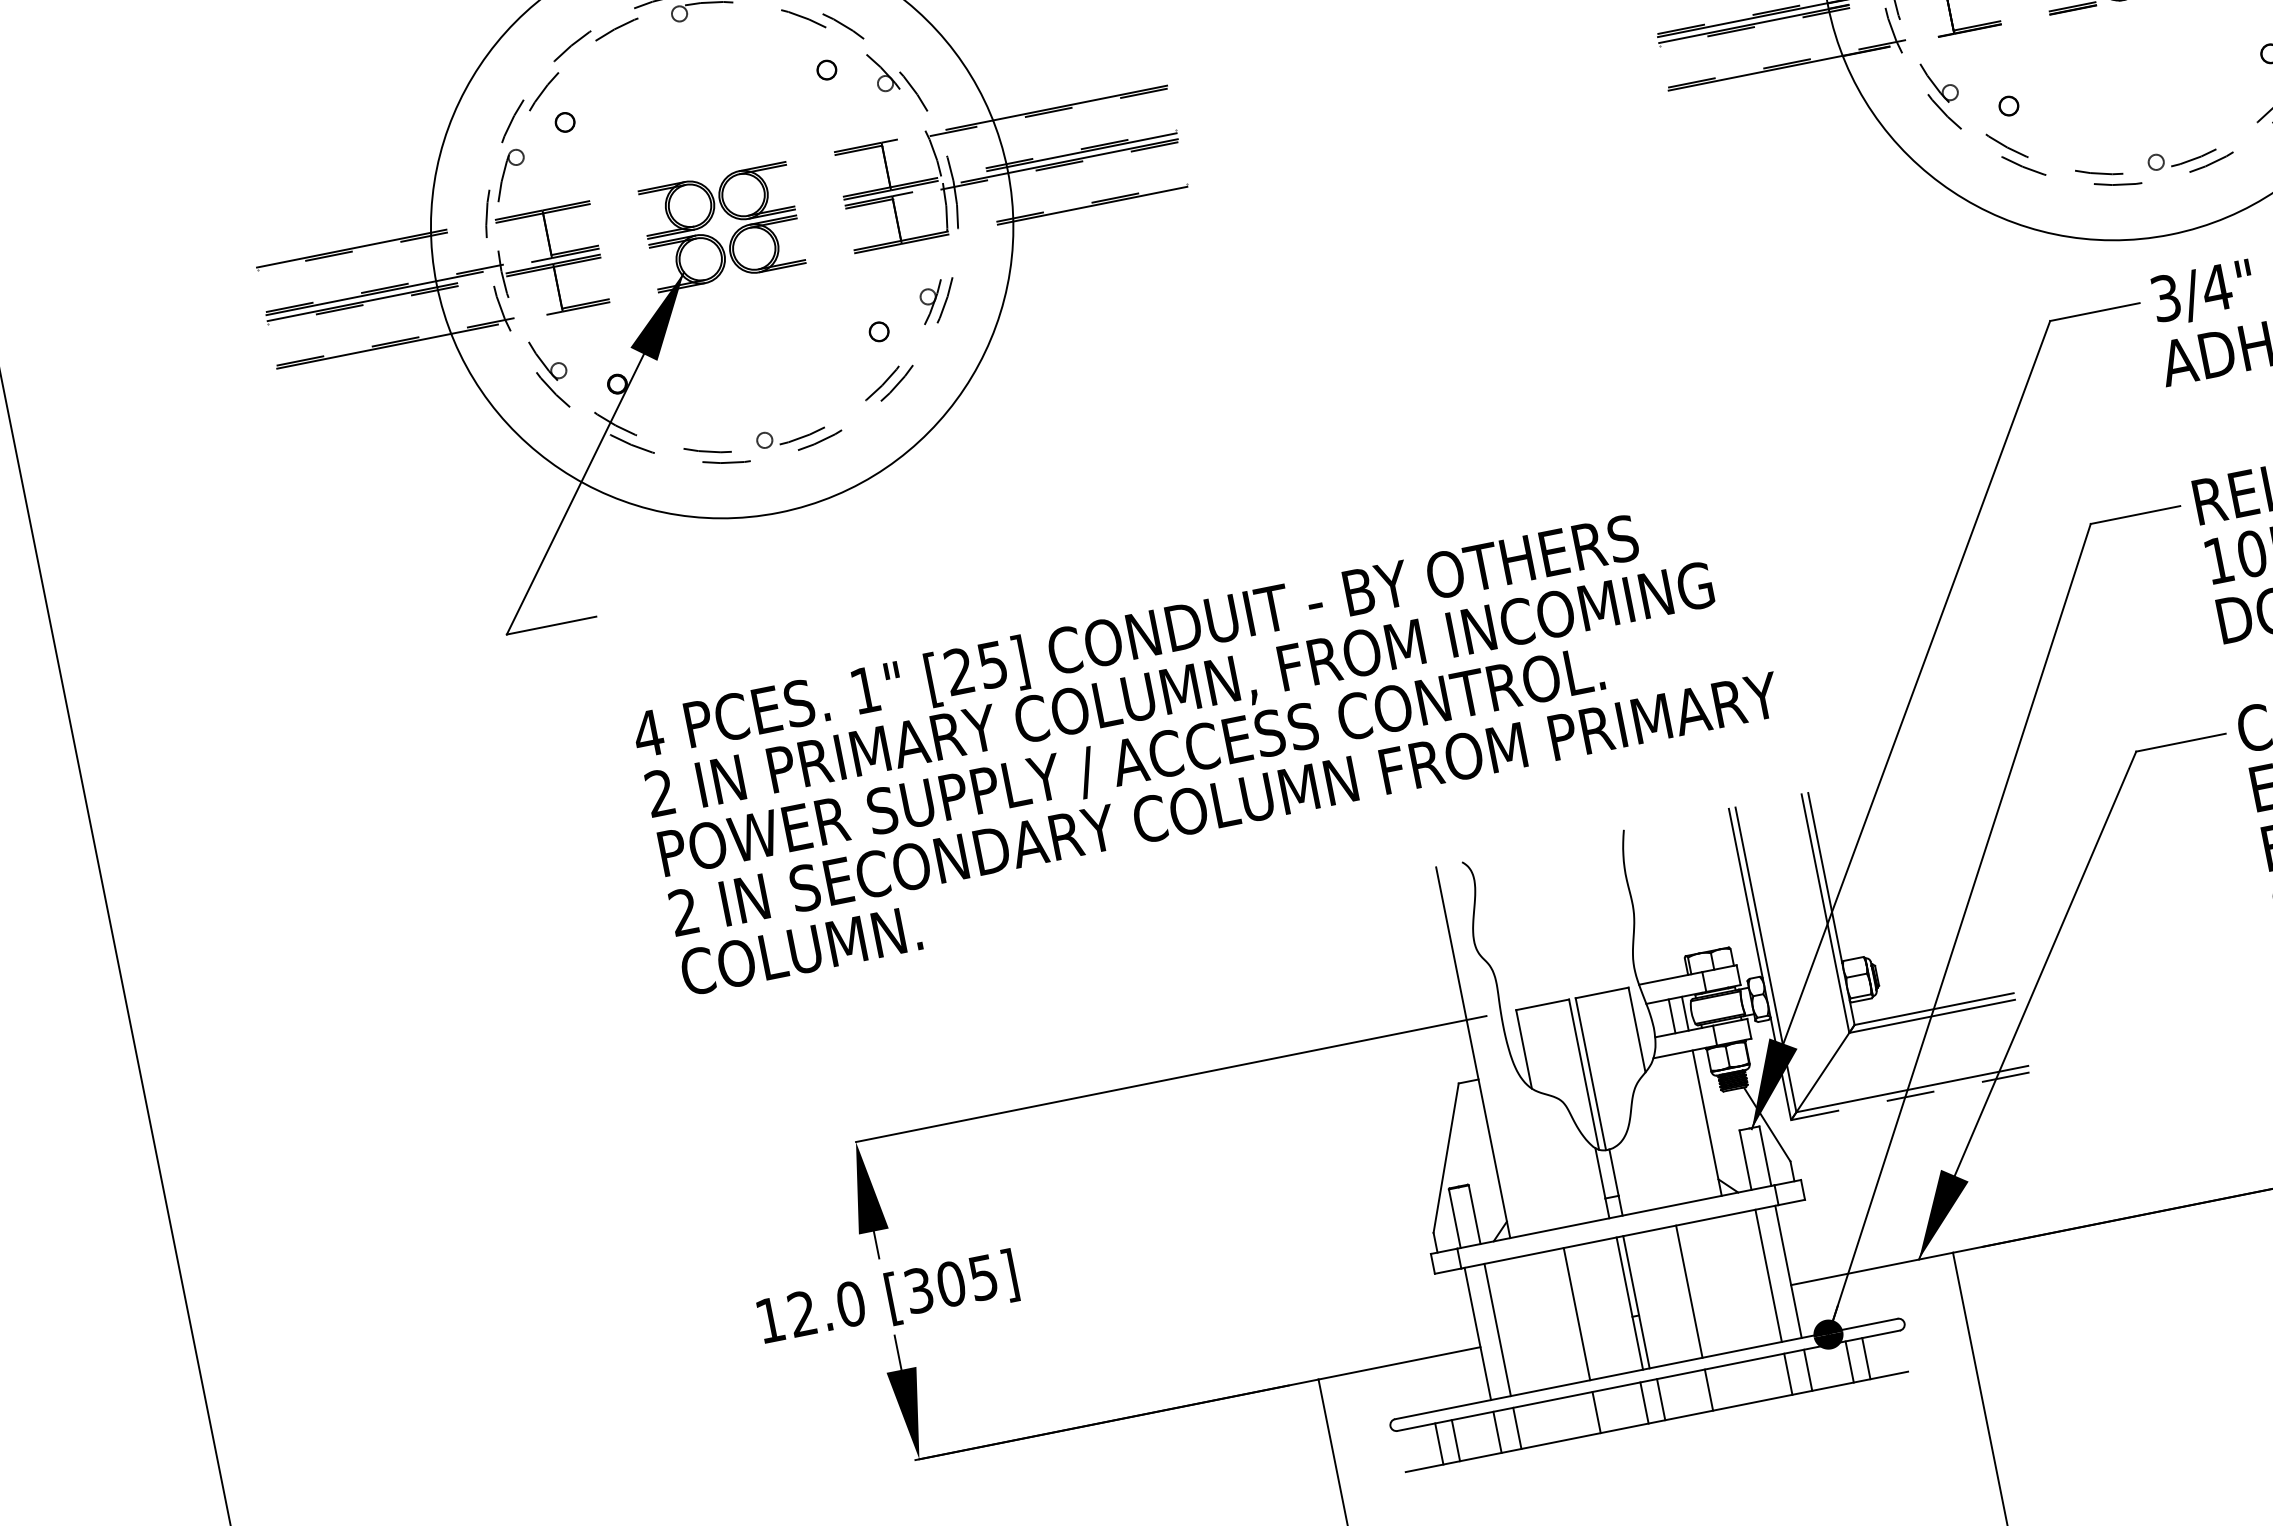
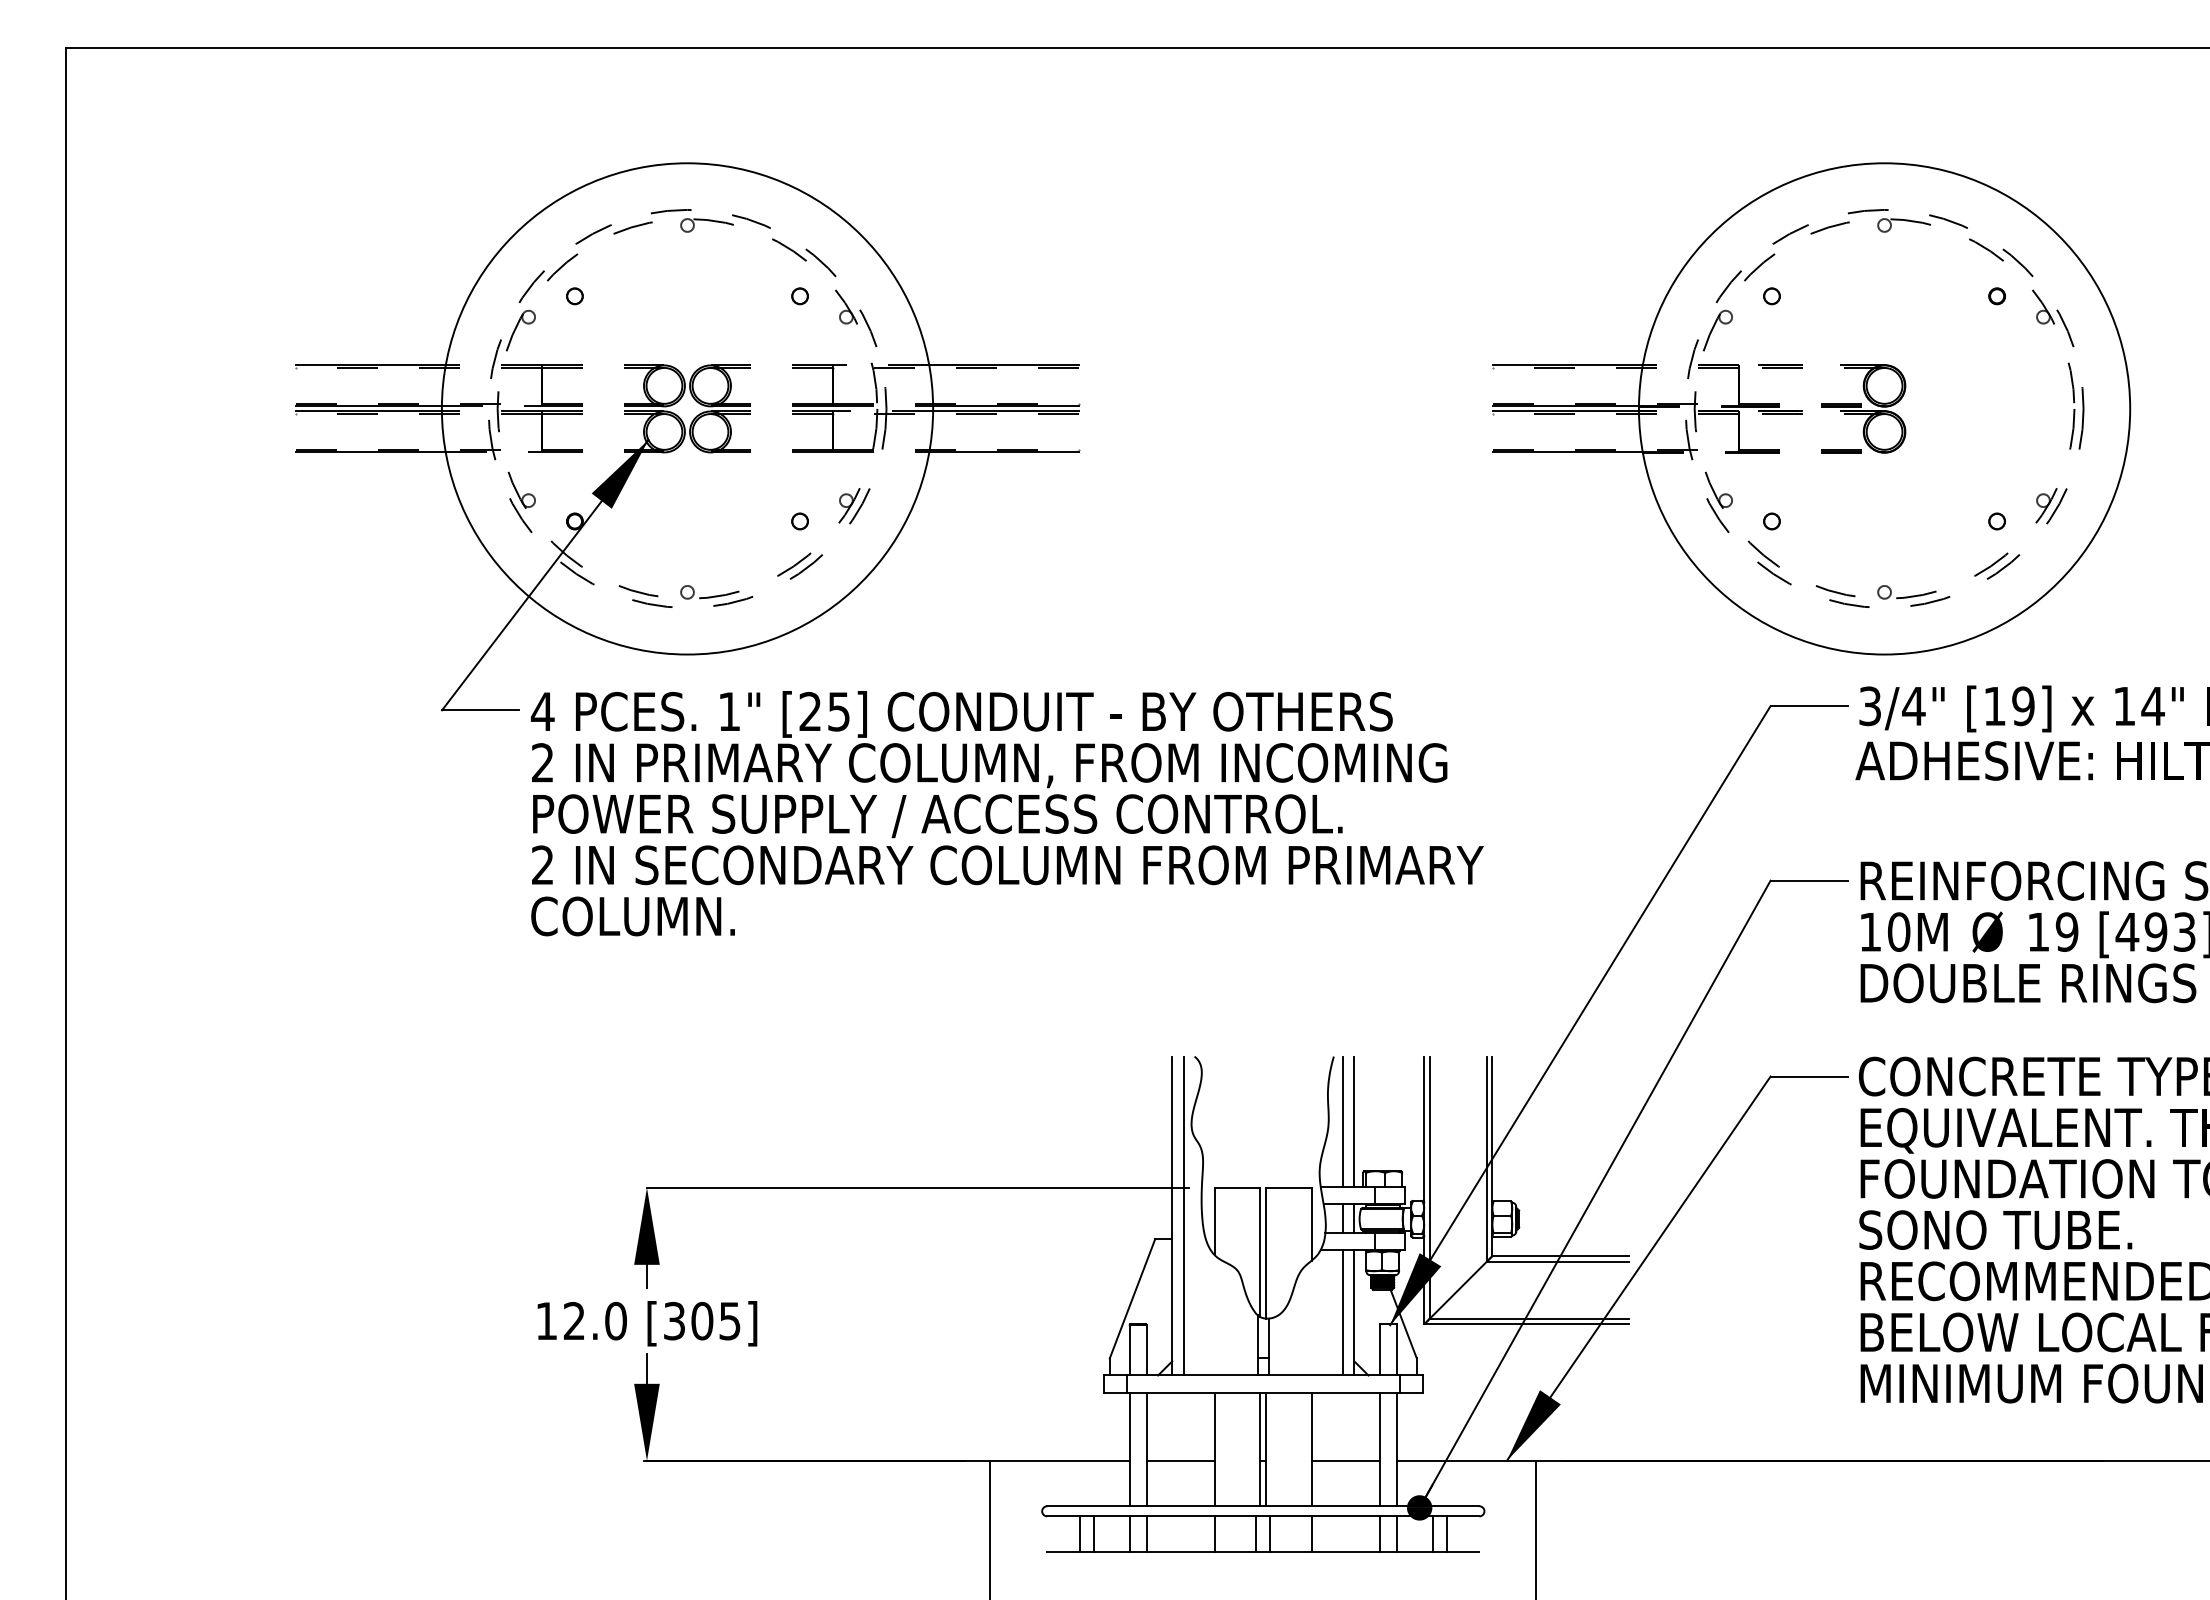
text: (1212, 744) -> (1007, 813), moved
line: (1663, 900) -> (1354, 1121), added
line: (1649, 903) -> (1342, 1121), added
line: (1486, 1049) -> (1183, 1215), added
line: (1910, 1096) -> (1526, 1324), dashed -> solid
line: (1693, 1125) -> (1342, 1312), added
line: (1731, 1296) -> (1345, 1460), added
line: (1539, 1335) -> (1180, 1460), added

